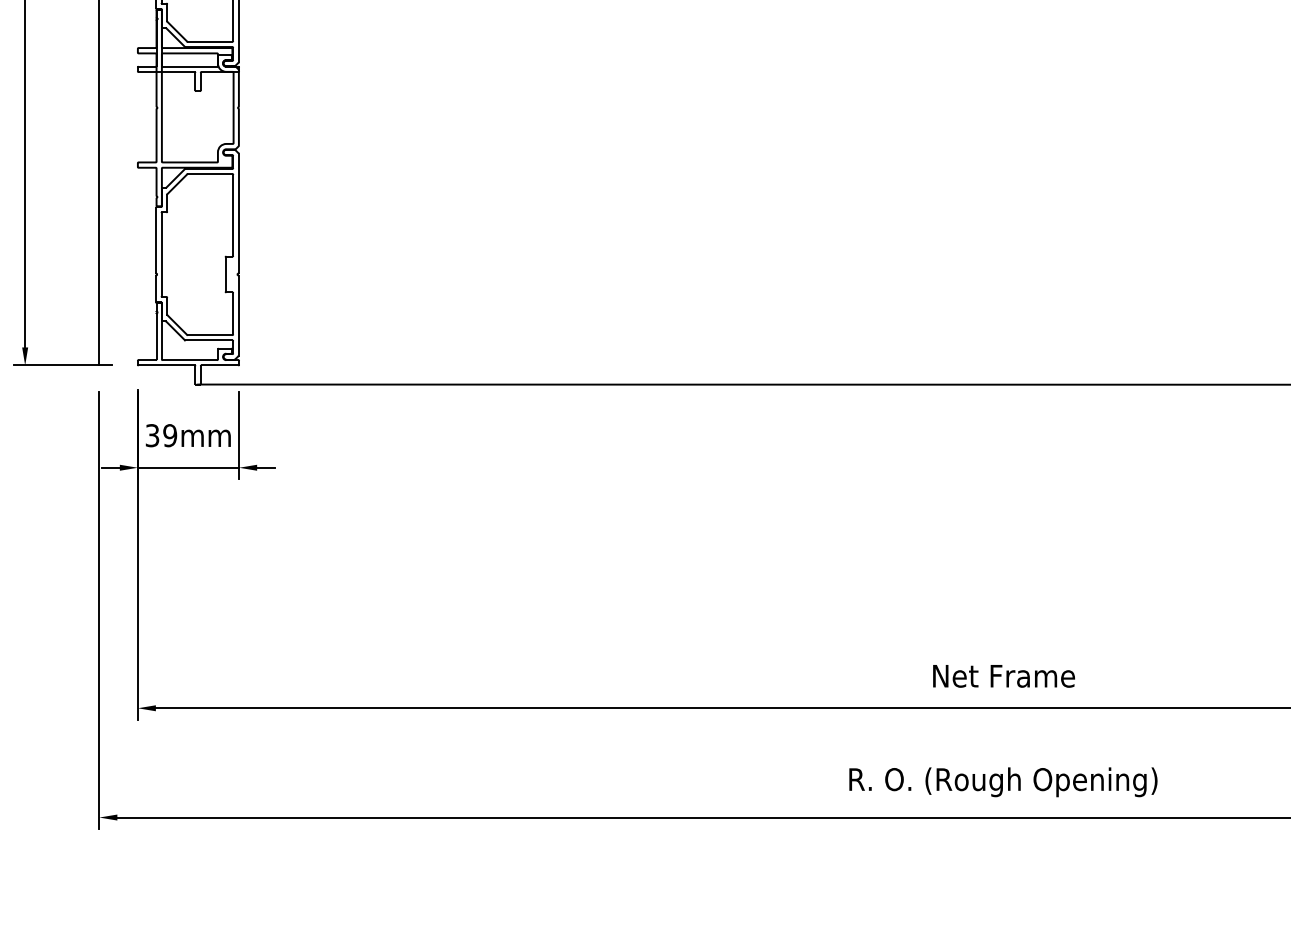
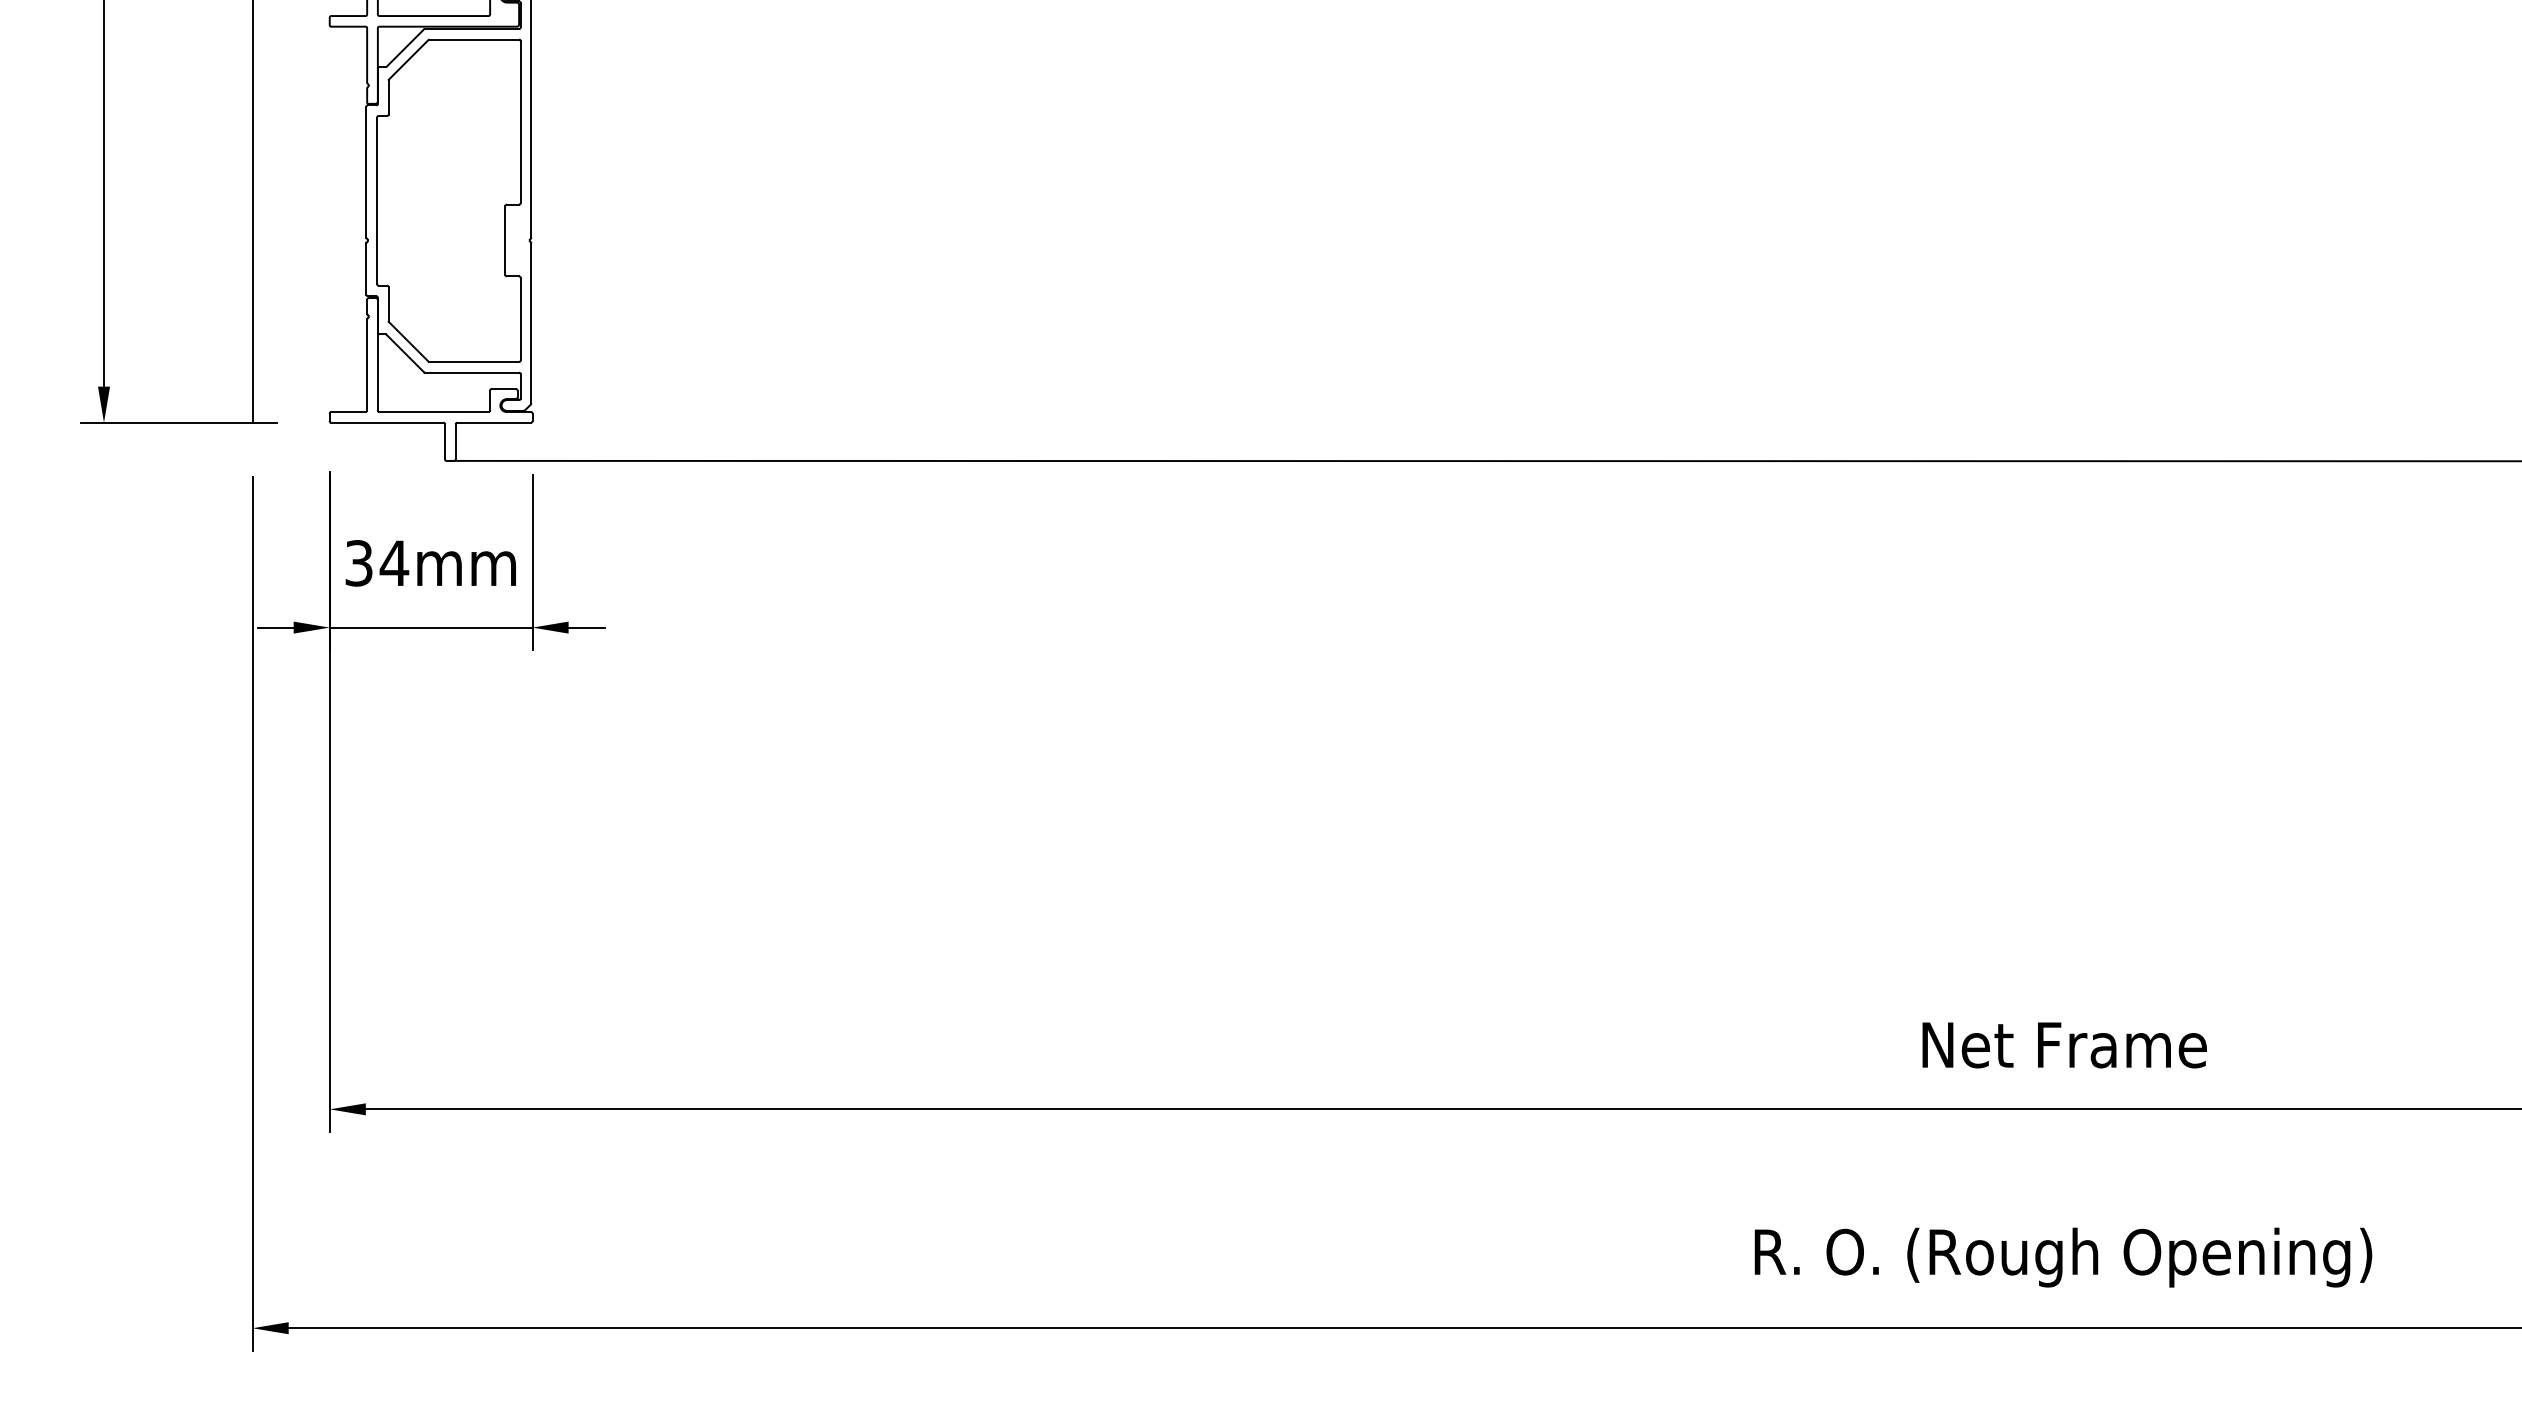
text: (169, 435) -> (393, 562), 39mm -> 34mm

